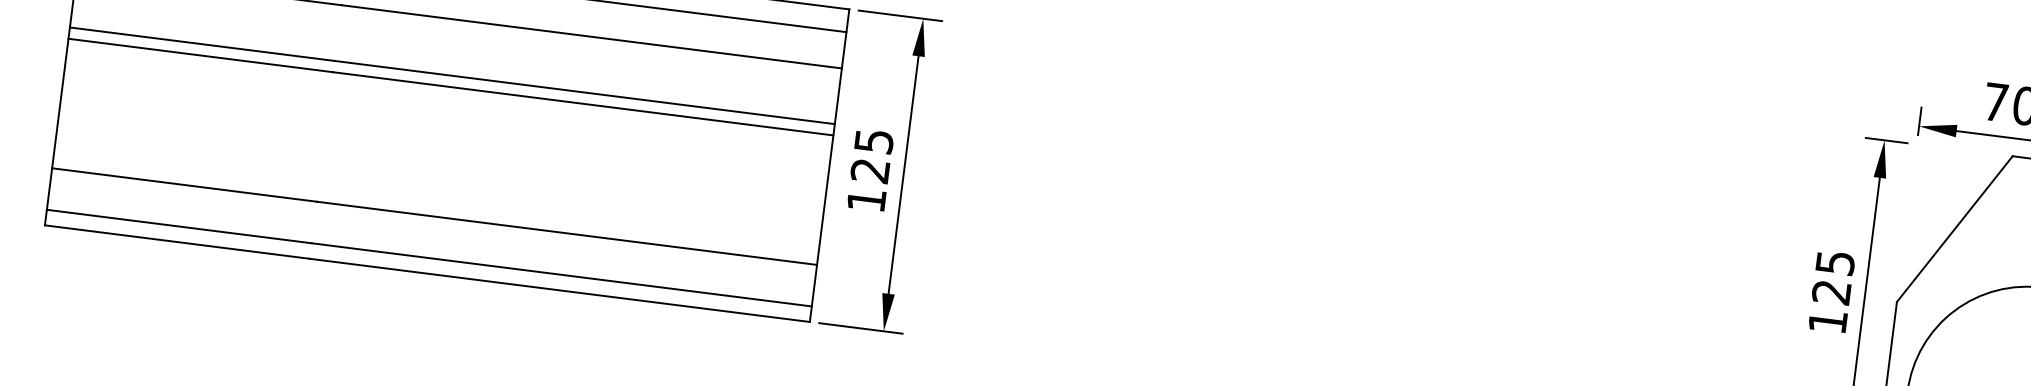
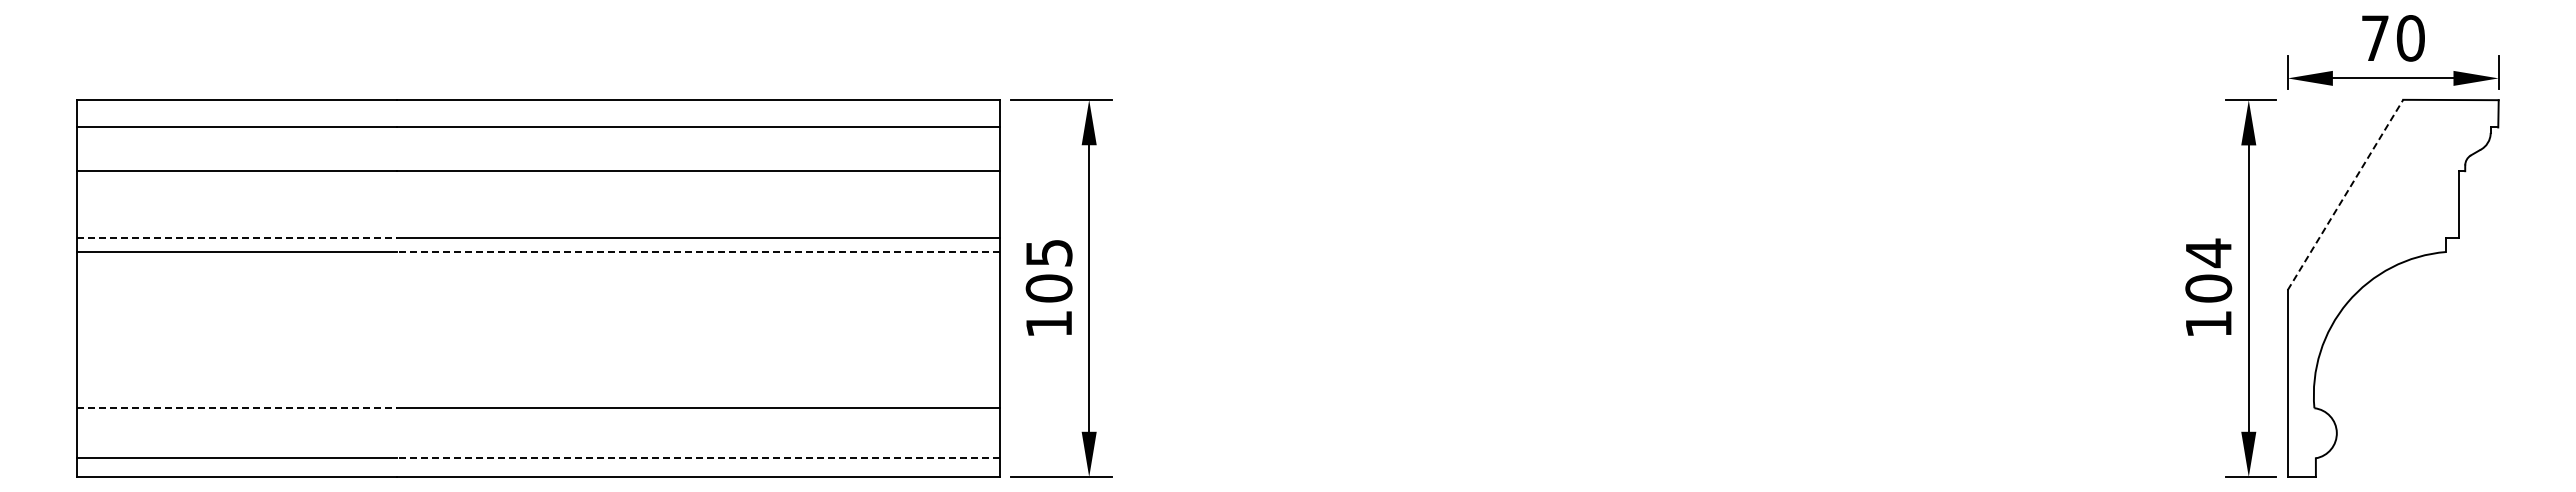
line: (201, 44) -> (236, 238), solid -> dashed
line: (583, 104) -> (698, 252), solid -> dashed
text: (869, 170) -> (1048, 288), 125 -> 105
line: (184, 185) -> (236, 408), solid -> dashed
line: (1954, 228) -> (2345, 194), solid -> dashed
line: (561, 275) -> (698, 458), solid -> dashed
text: (1833, 277) -> (2208, 270), 125 -> 104

